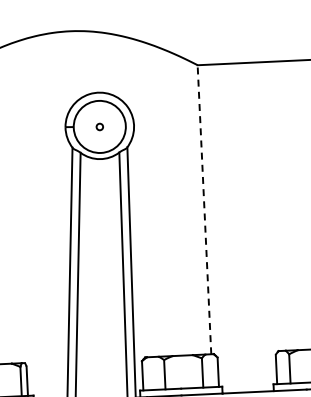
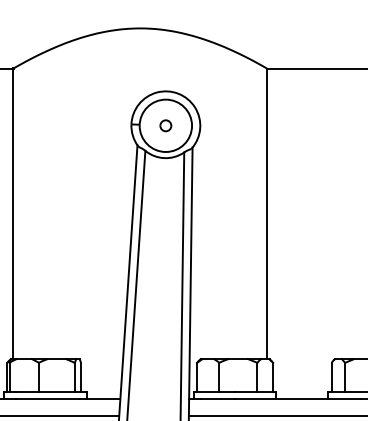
part: (99, 126) -> (165, 125), size x1.67
line: (203, 209) -> (266, 213), dashed -> solid

